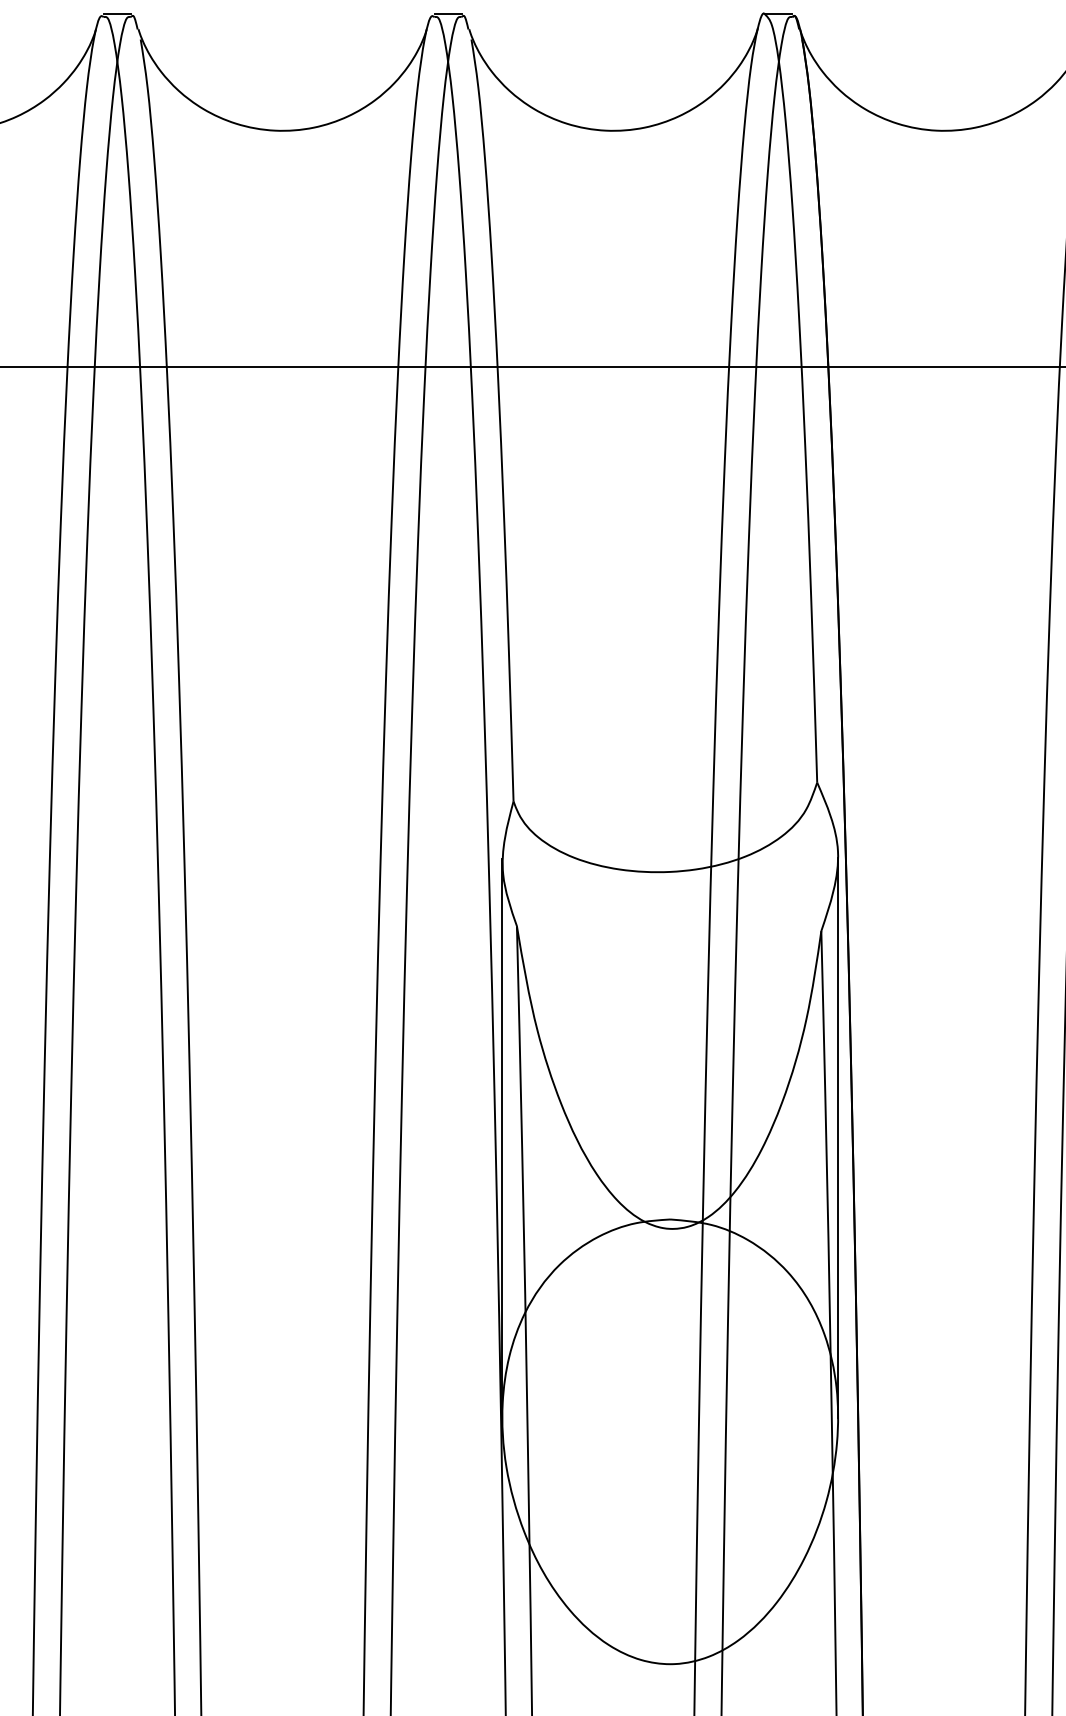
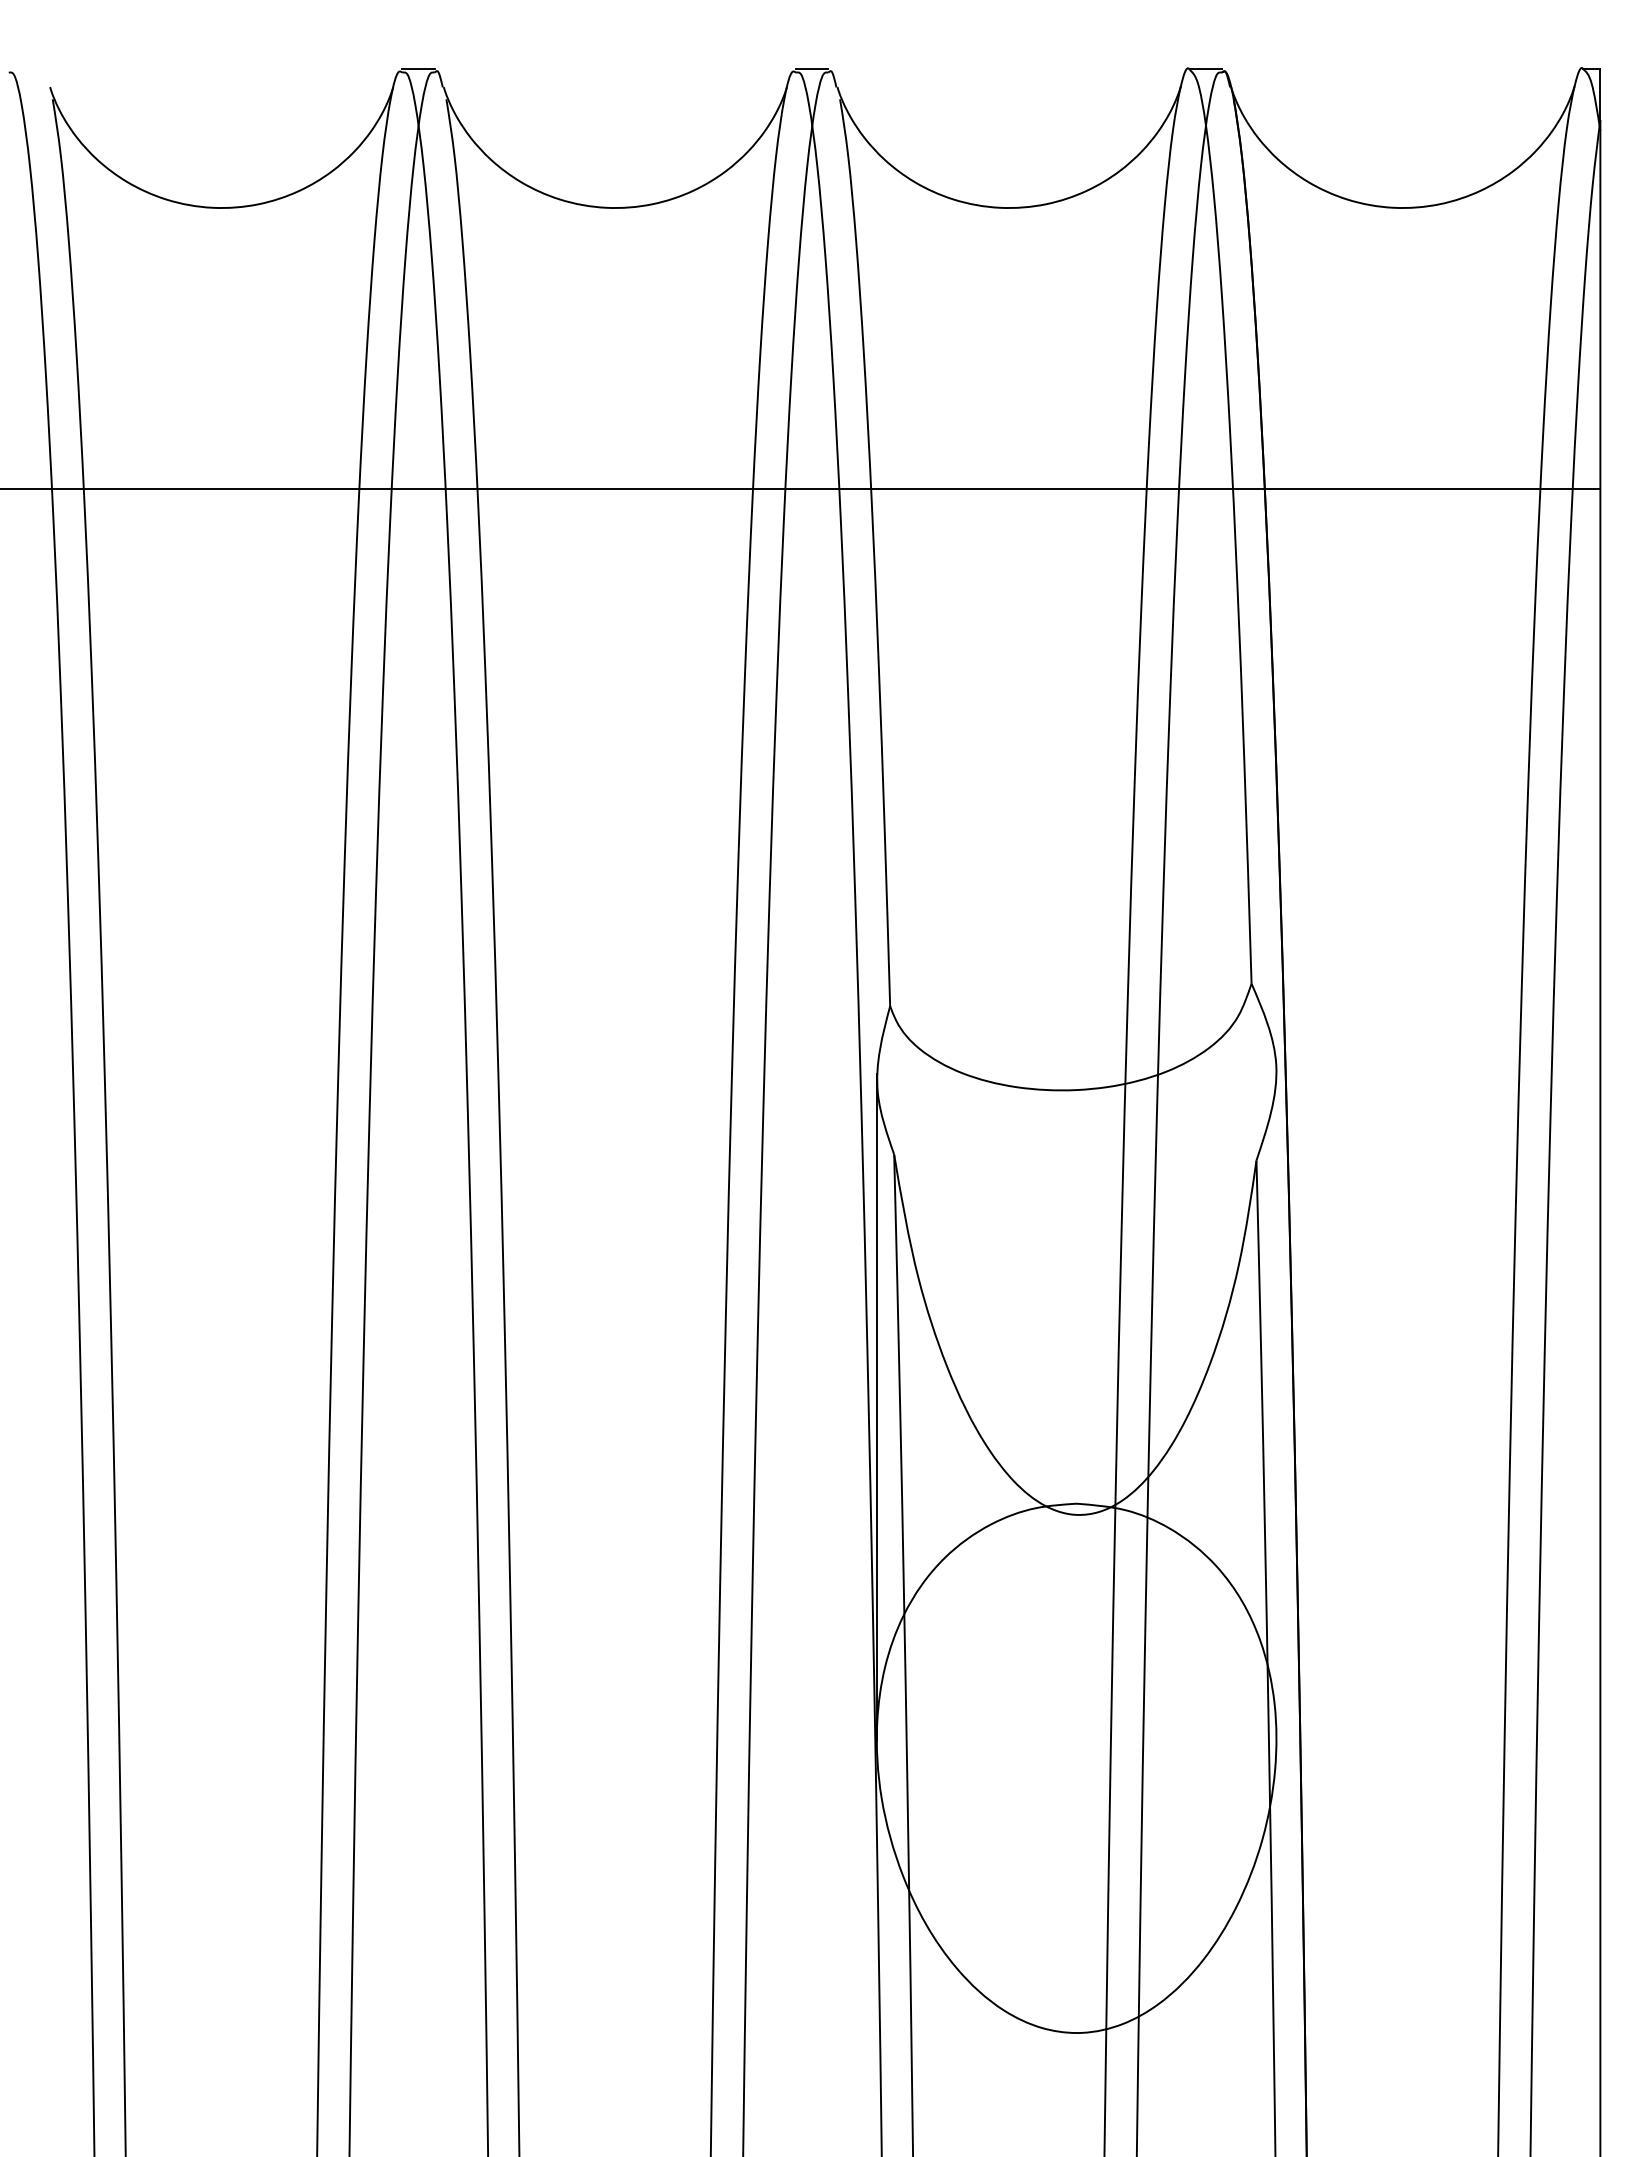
line: (838, 1137) -> (1276, 1406), removed

